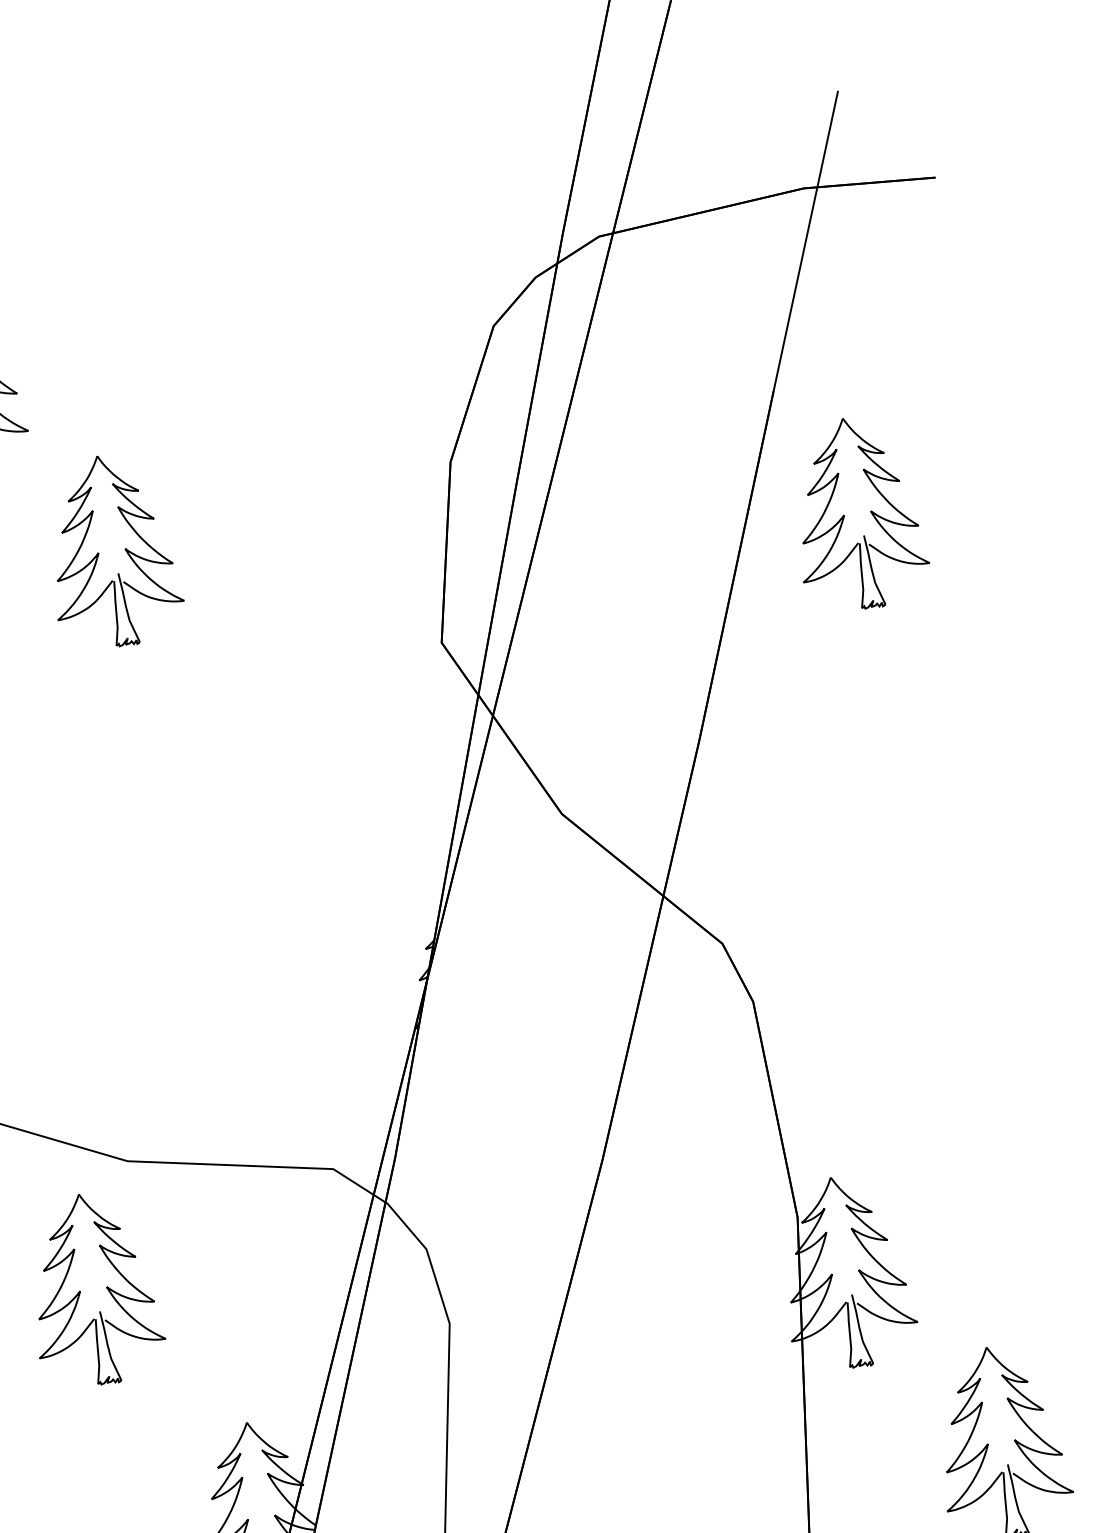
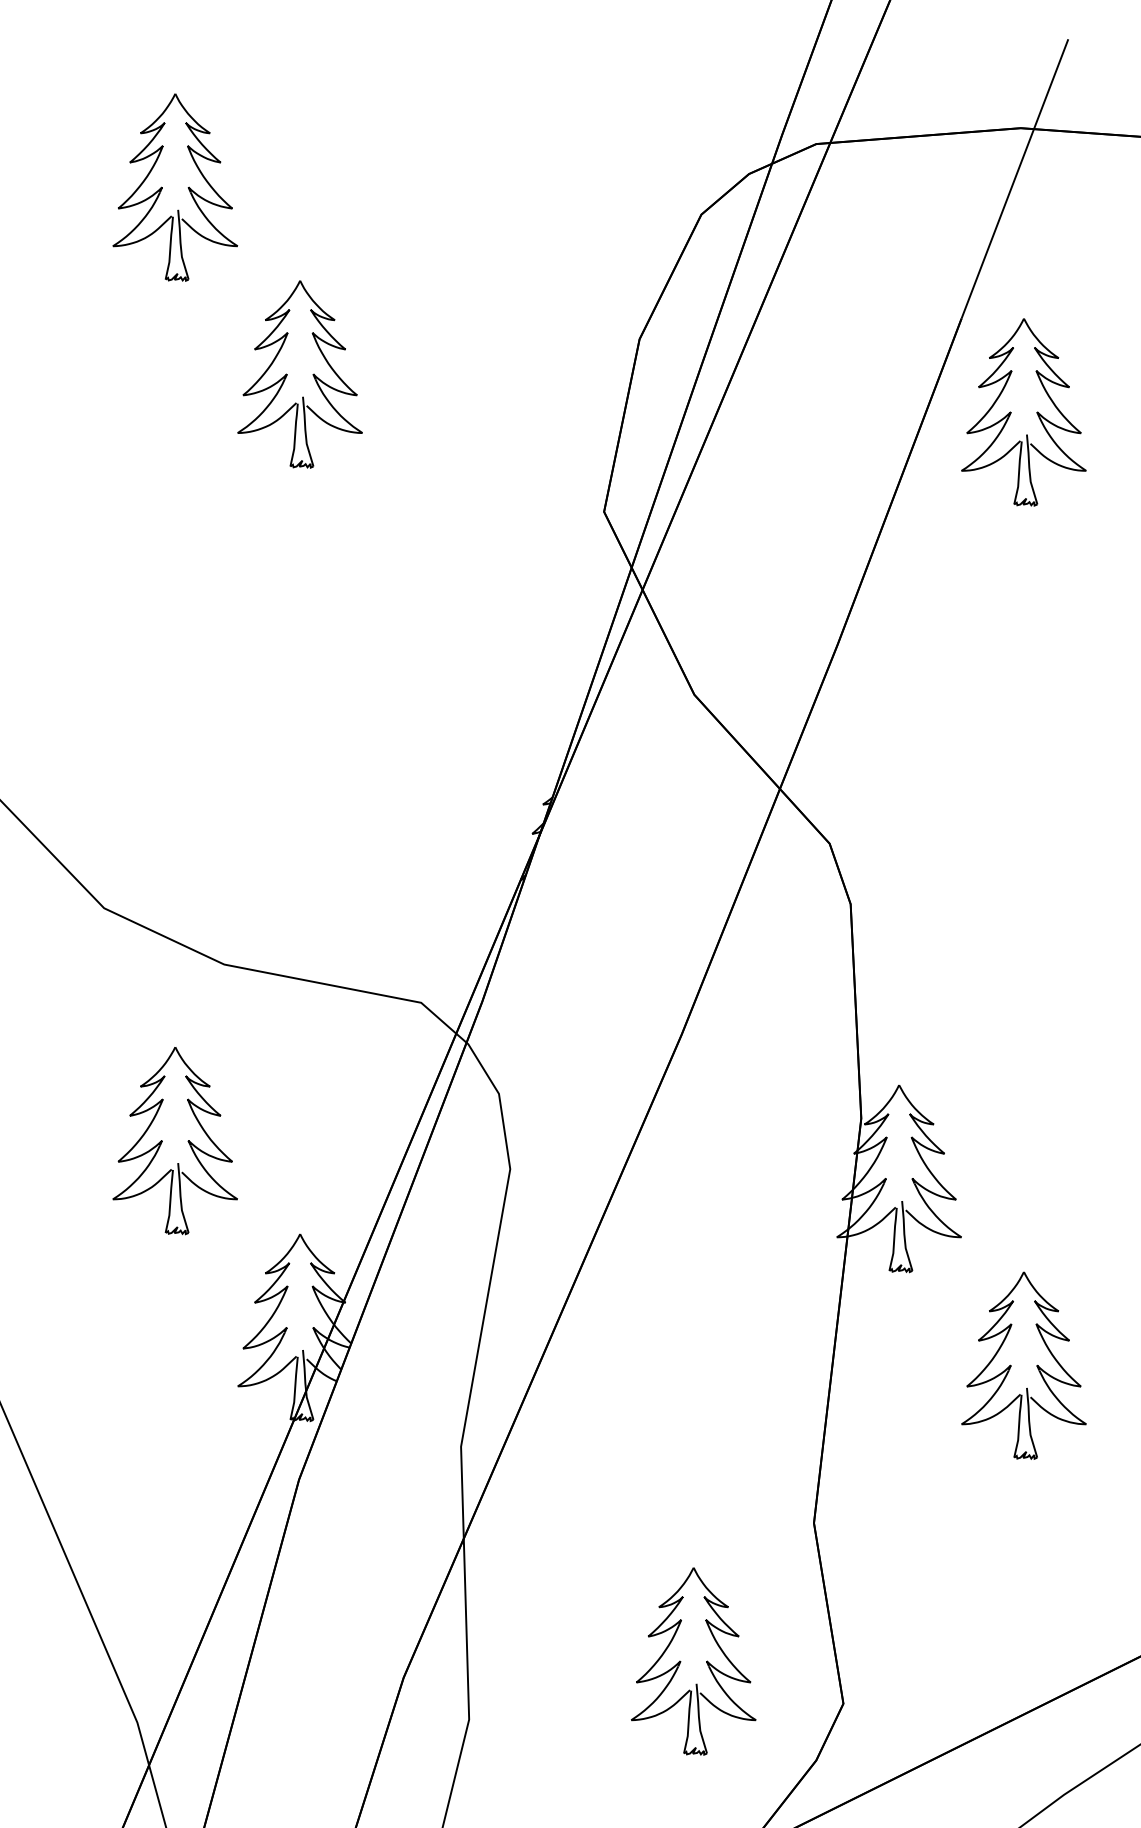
part: (844, 515) -> (1011, 412), moved
part: (80, 1291) -> (162, 1141), moved

